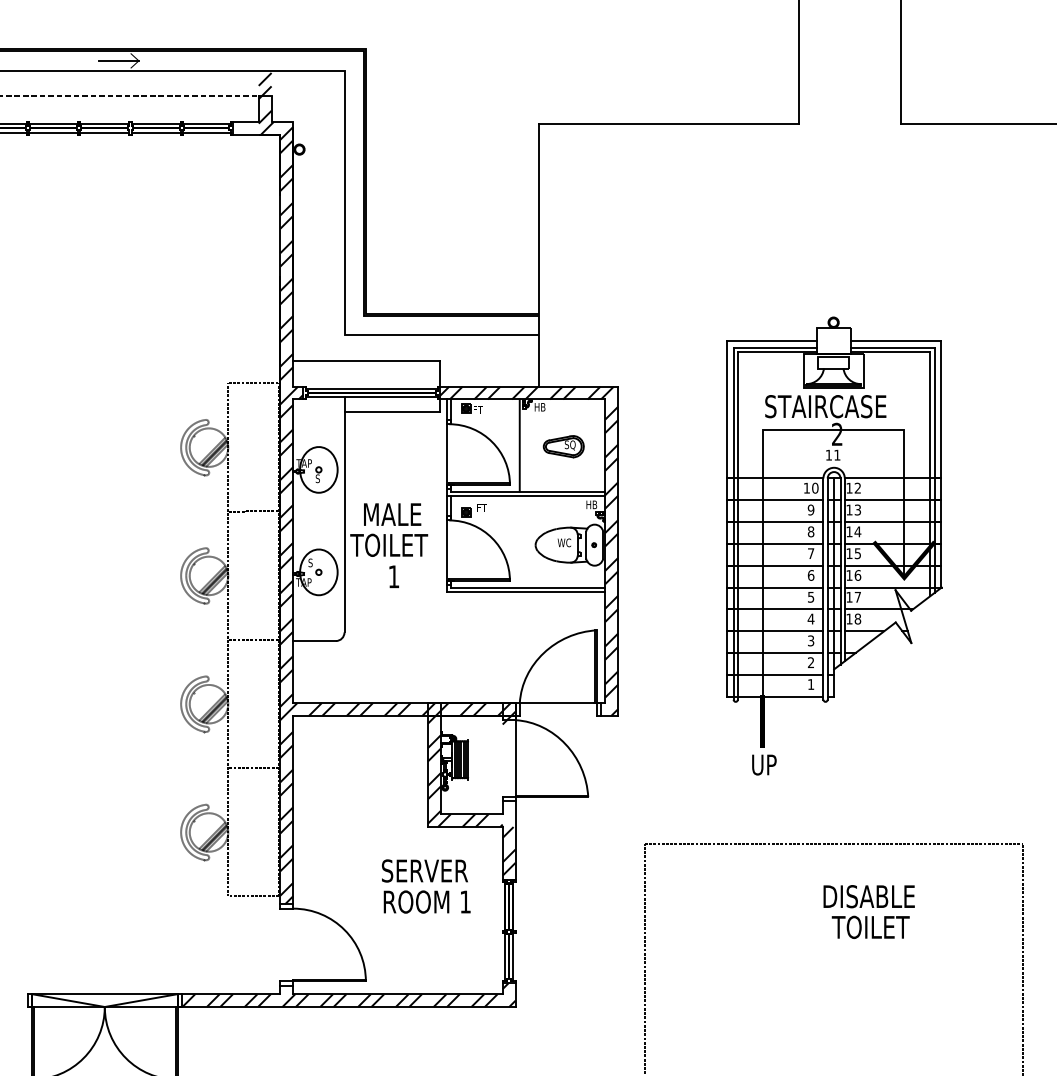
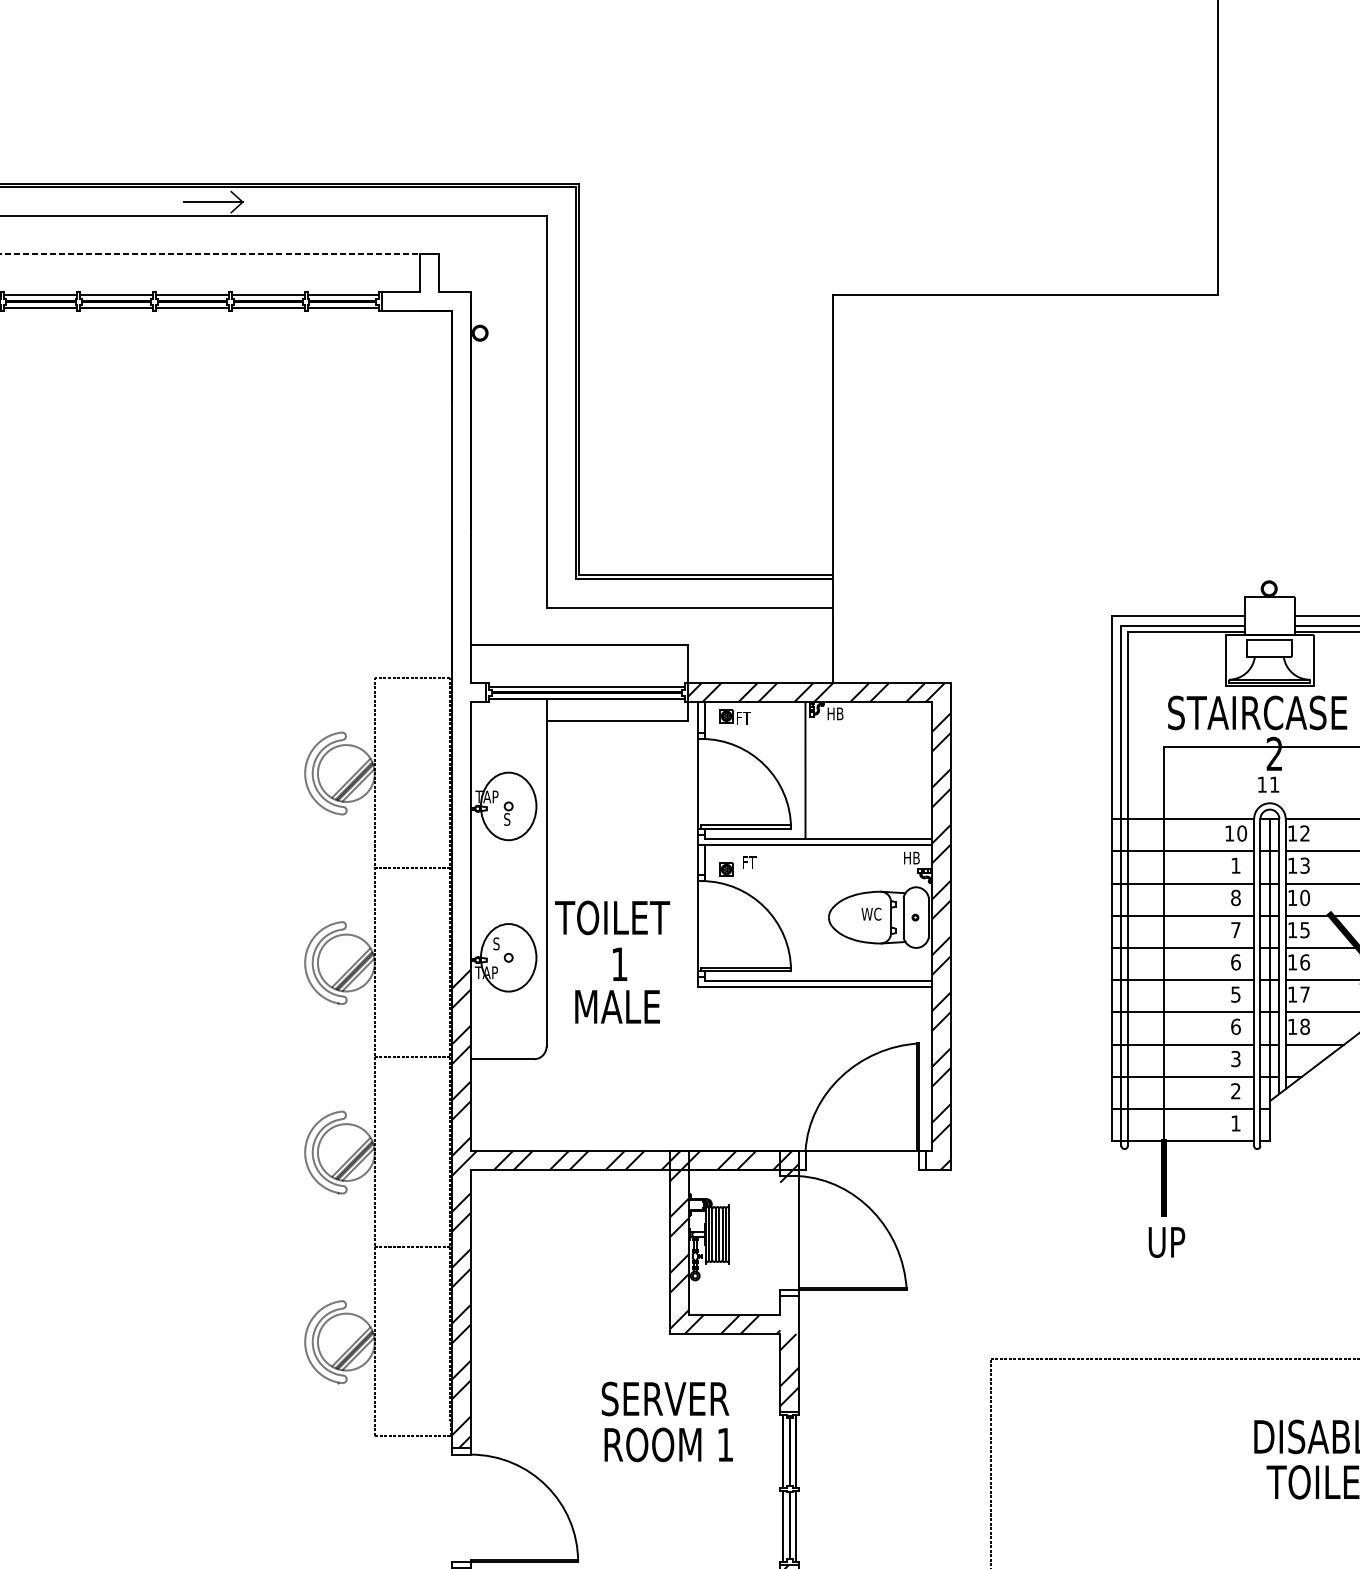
hatch: (280, 320) -> (452, 585), removed
part: (563, 446) -> (870, 771), removed
text: (810, 509) -> (1235, 864), 9 -> 1
text: (392, 514) -> (617, 1006), moved
text: (857, 531) -> (1304, 897), 14 -> 10
text: (810, 618) -> (1235, 1025), 4 -> 6

